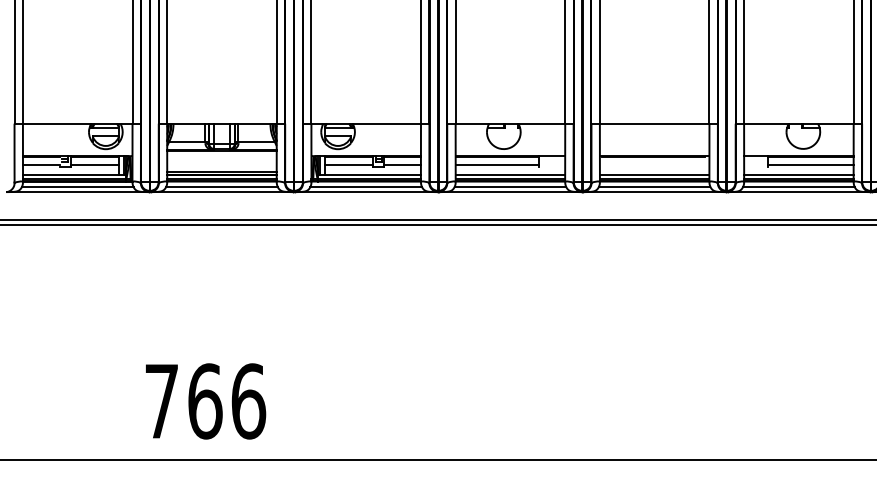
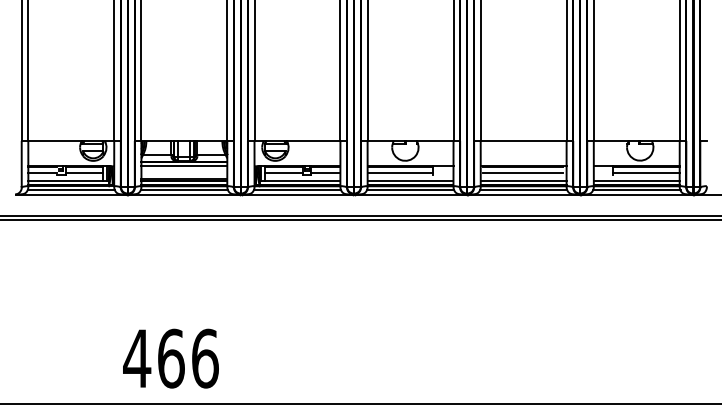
line: (222, 156) -> (184, 166), added
line: (653, 165) -> (522, 173), added
text: (162, 401) -> (137, 358), 766 -> 466

